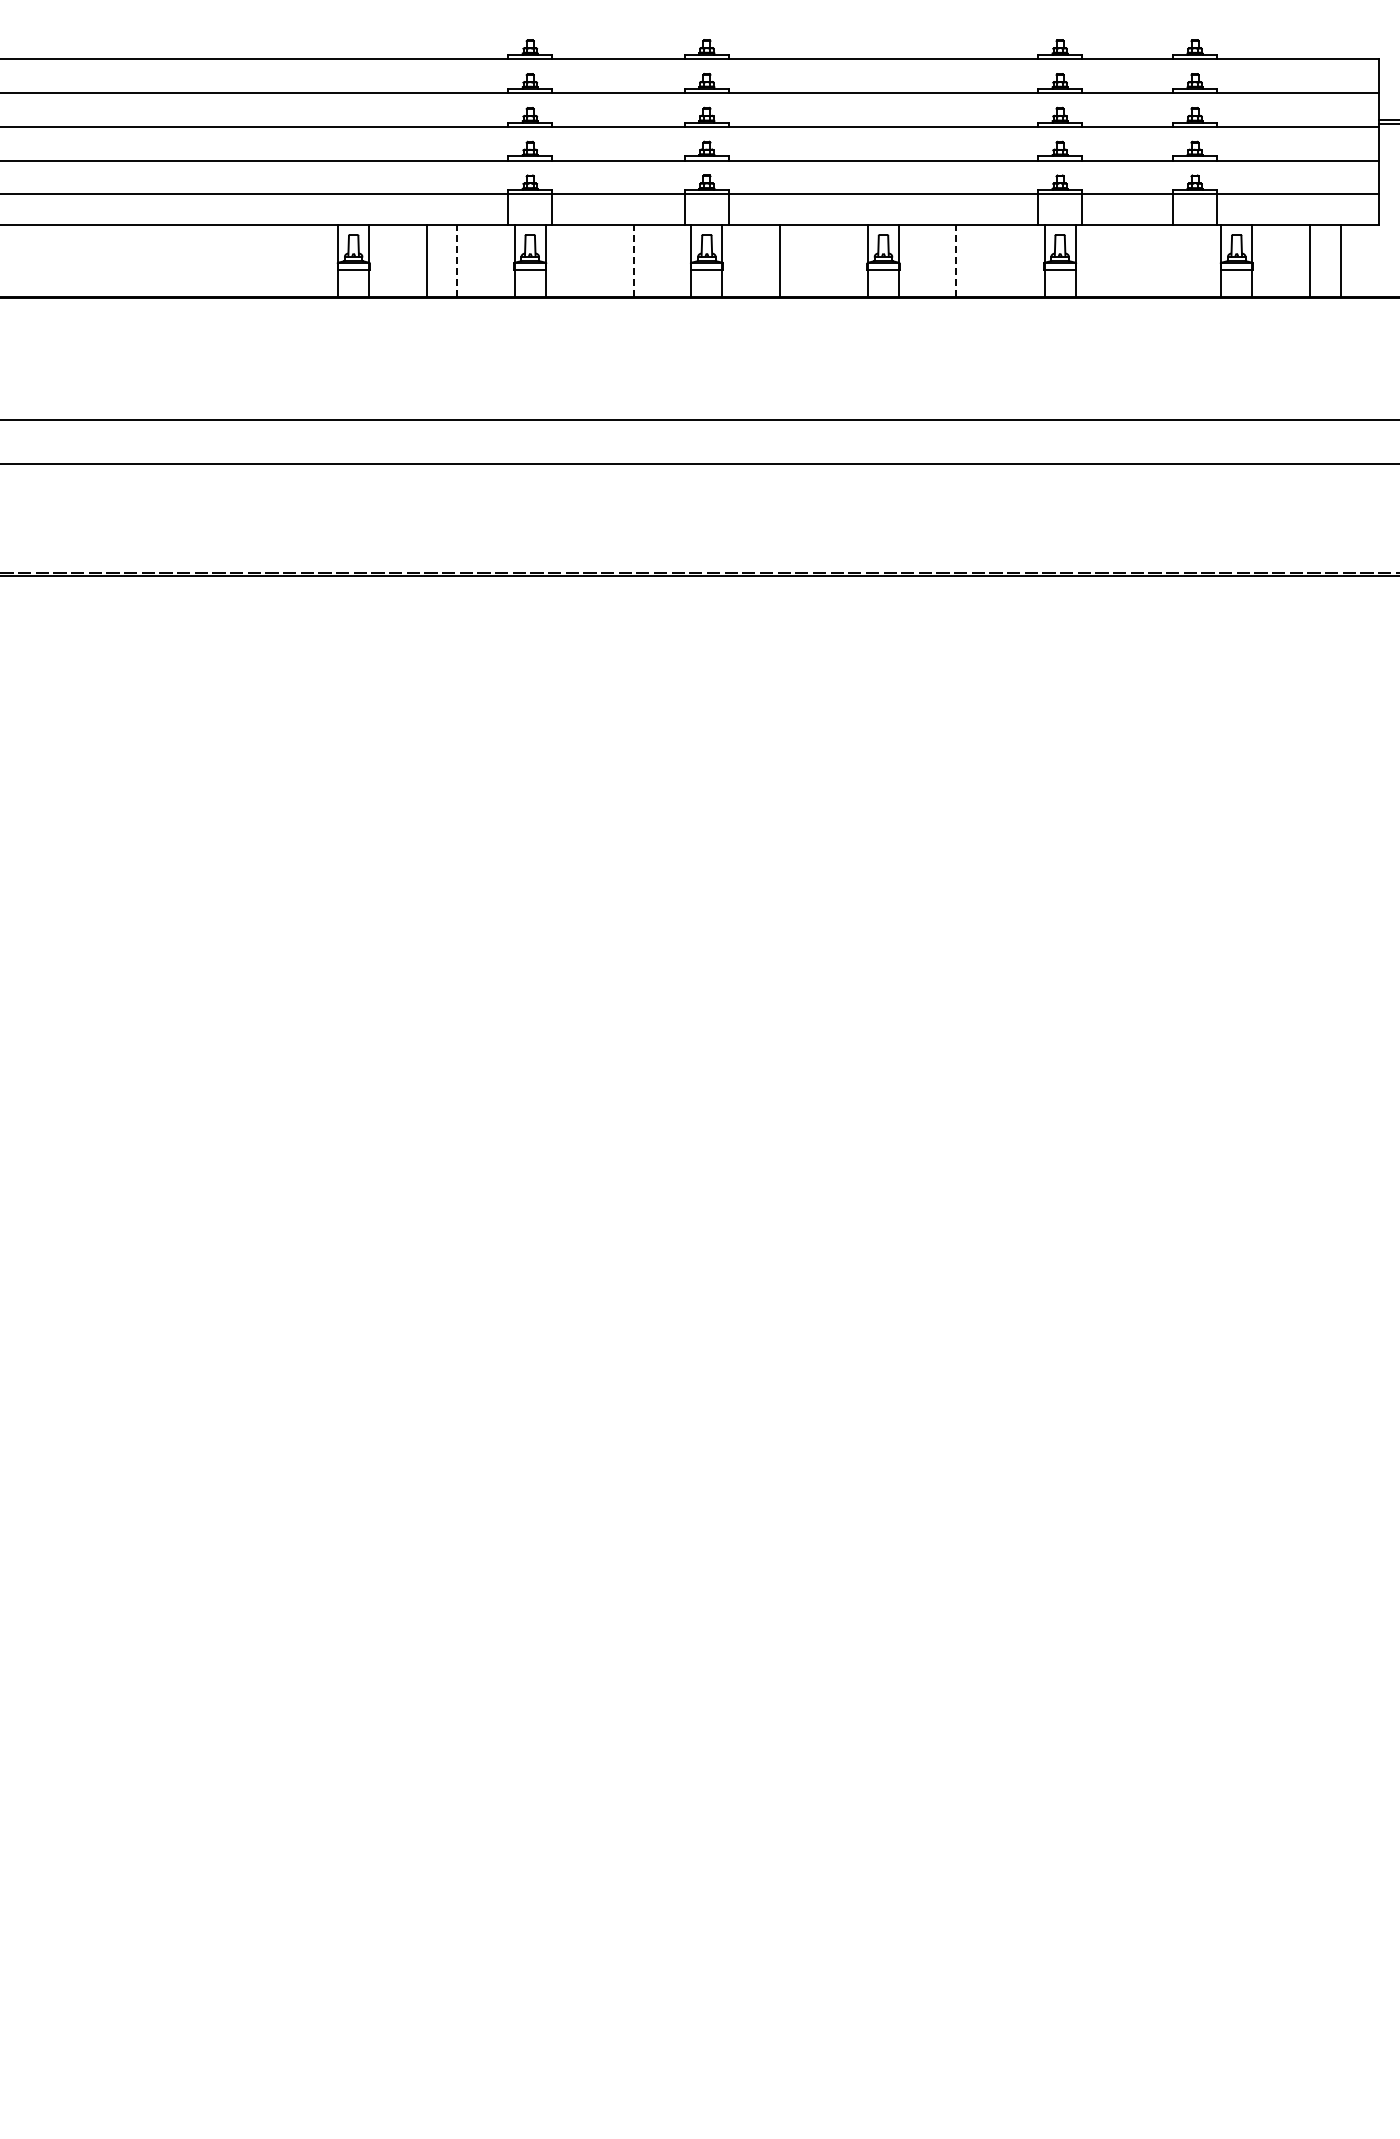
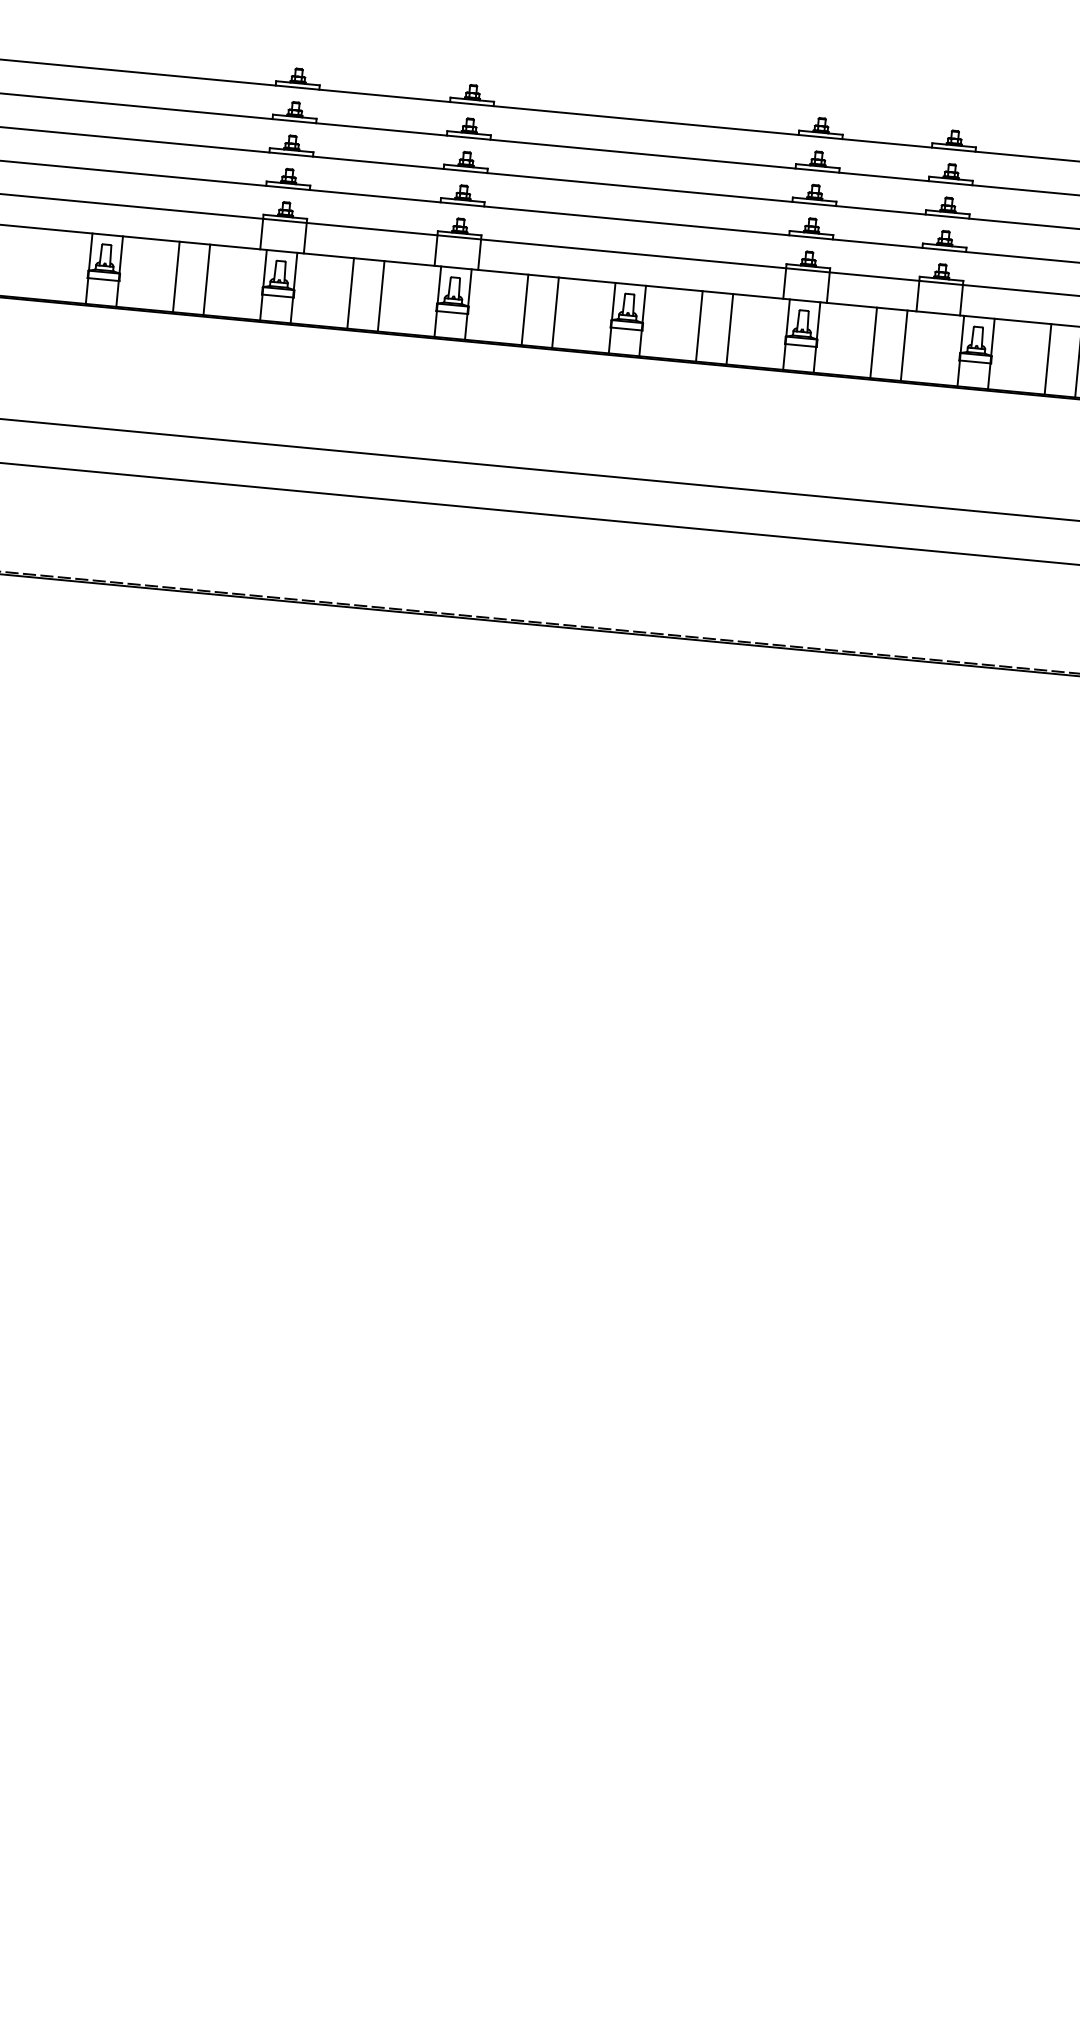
line: (457, 260) -> (206, 279), dashed -> solid
line: (603, 260) -> (351, 293), added
line: (634, 260) -> (381, 296), dashed -> solid
line: (810, 260) -> (555, 312), added
line: (956, 260) -> (699, 326), dashed -> solid
line: (987, 260) -> (730, 328), added
line: (1132, 260) -> (873, 342), added
line: (1163, 260) -> (903, 345), added

